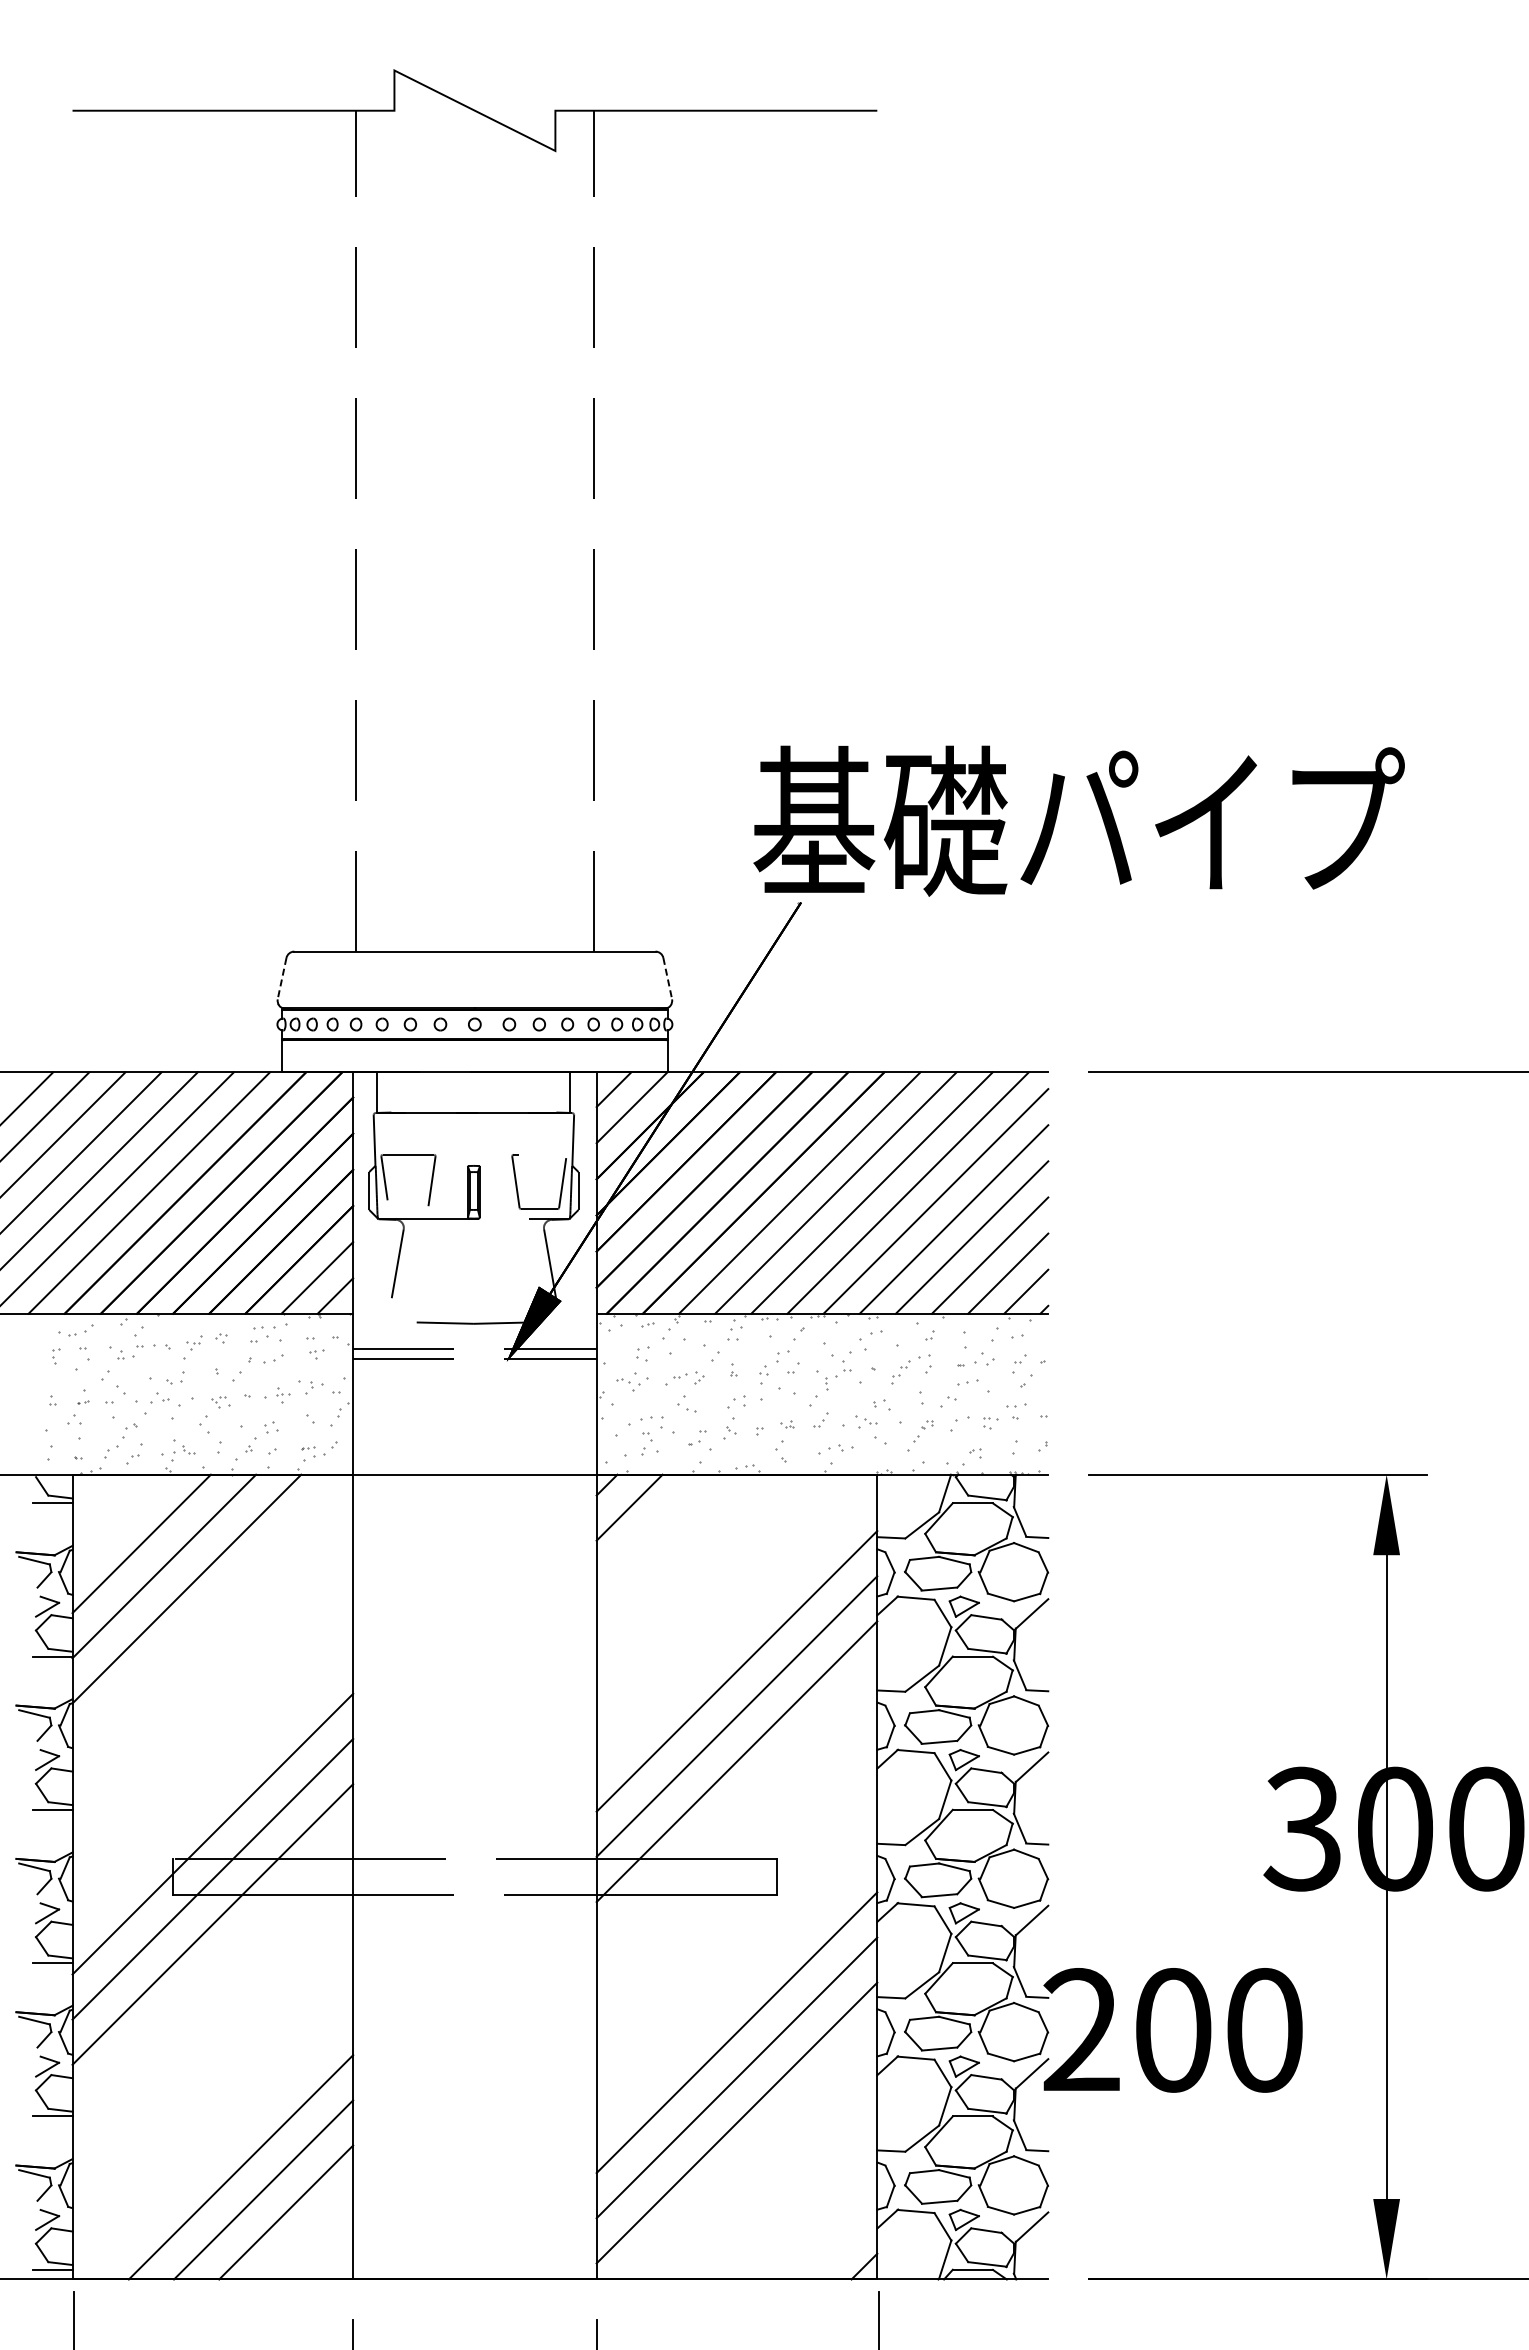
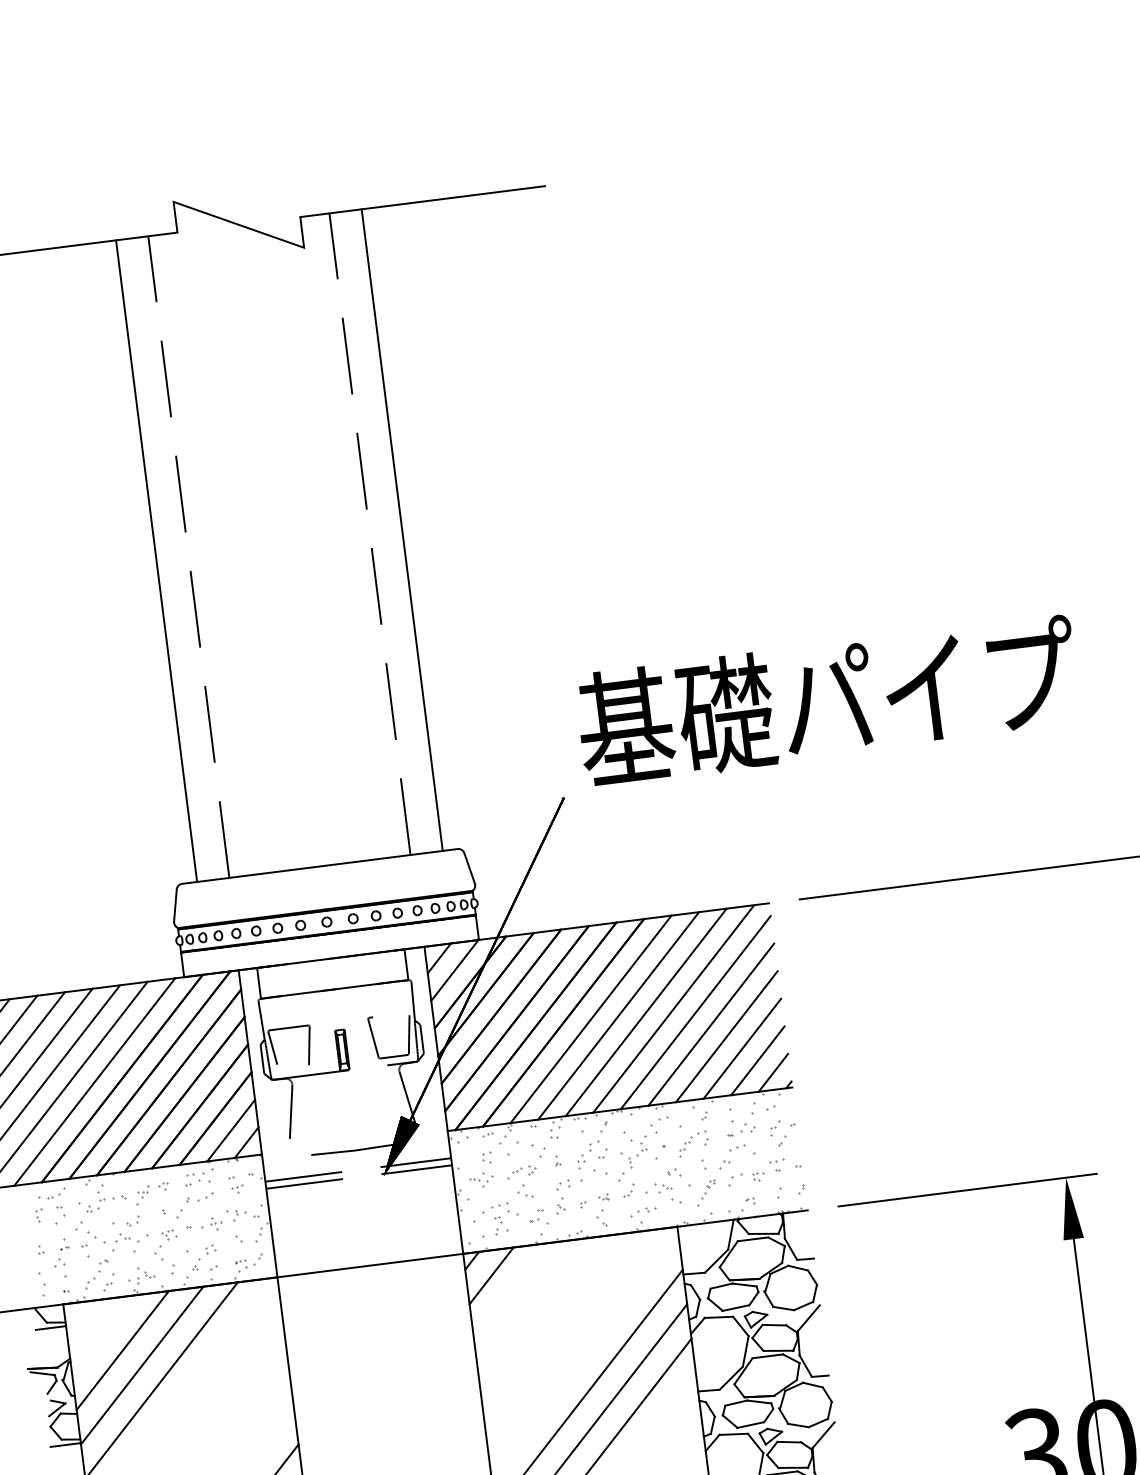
line: (313, 530) -> (156, 560), added
line: (635, 530) -> (401, 529), added
text: (1078, 820) -> (827, 700), moved
line: (282, 979) -> (175, 906), dashed -> solid
line: (667, 979) -> (469, 869), dashed -> solid

